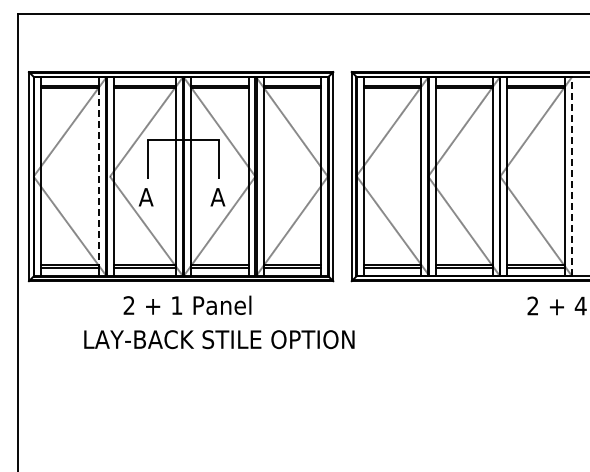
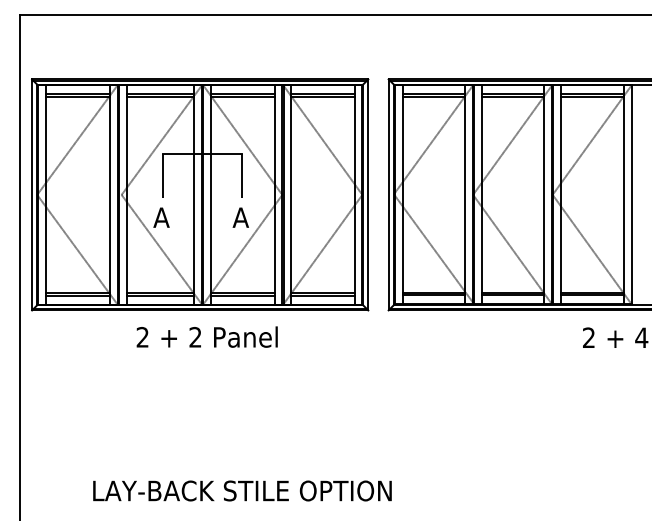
line: (99, 176) -> (110, 194), dashed -> solid
line: (571, 176) -> (631, 194), dashed -> solid
text: (176, 305) -> (195, 337), 1 -> 2
text: (219, 339) -> (242, 490), moved

